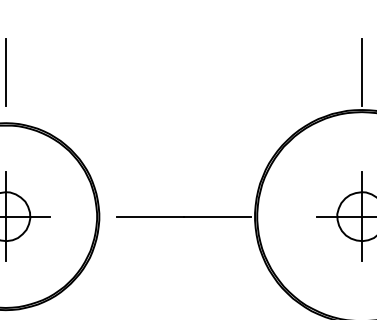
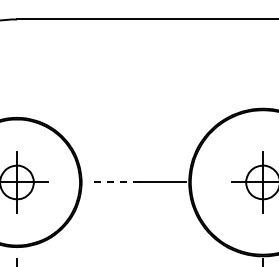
line: (6, 72) -> (17, 82), removed
line: (362, 72) -> (263, 82), removed
line: (151, 216) -> (117, 182), solid -> dashed

